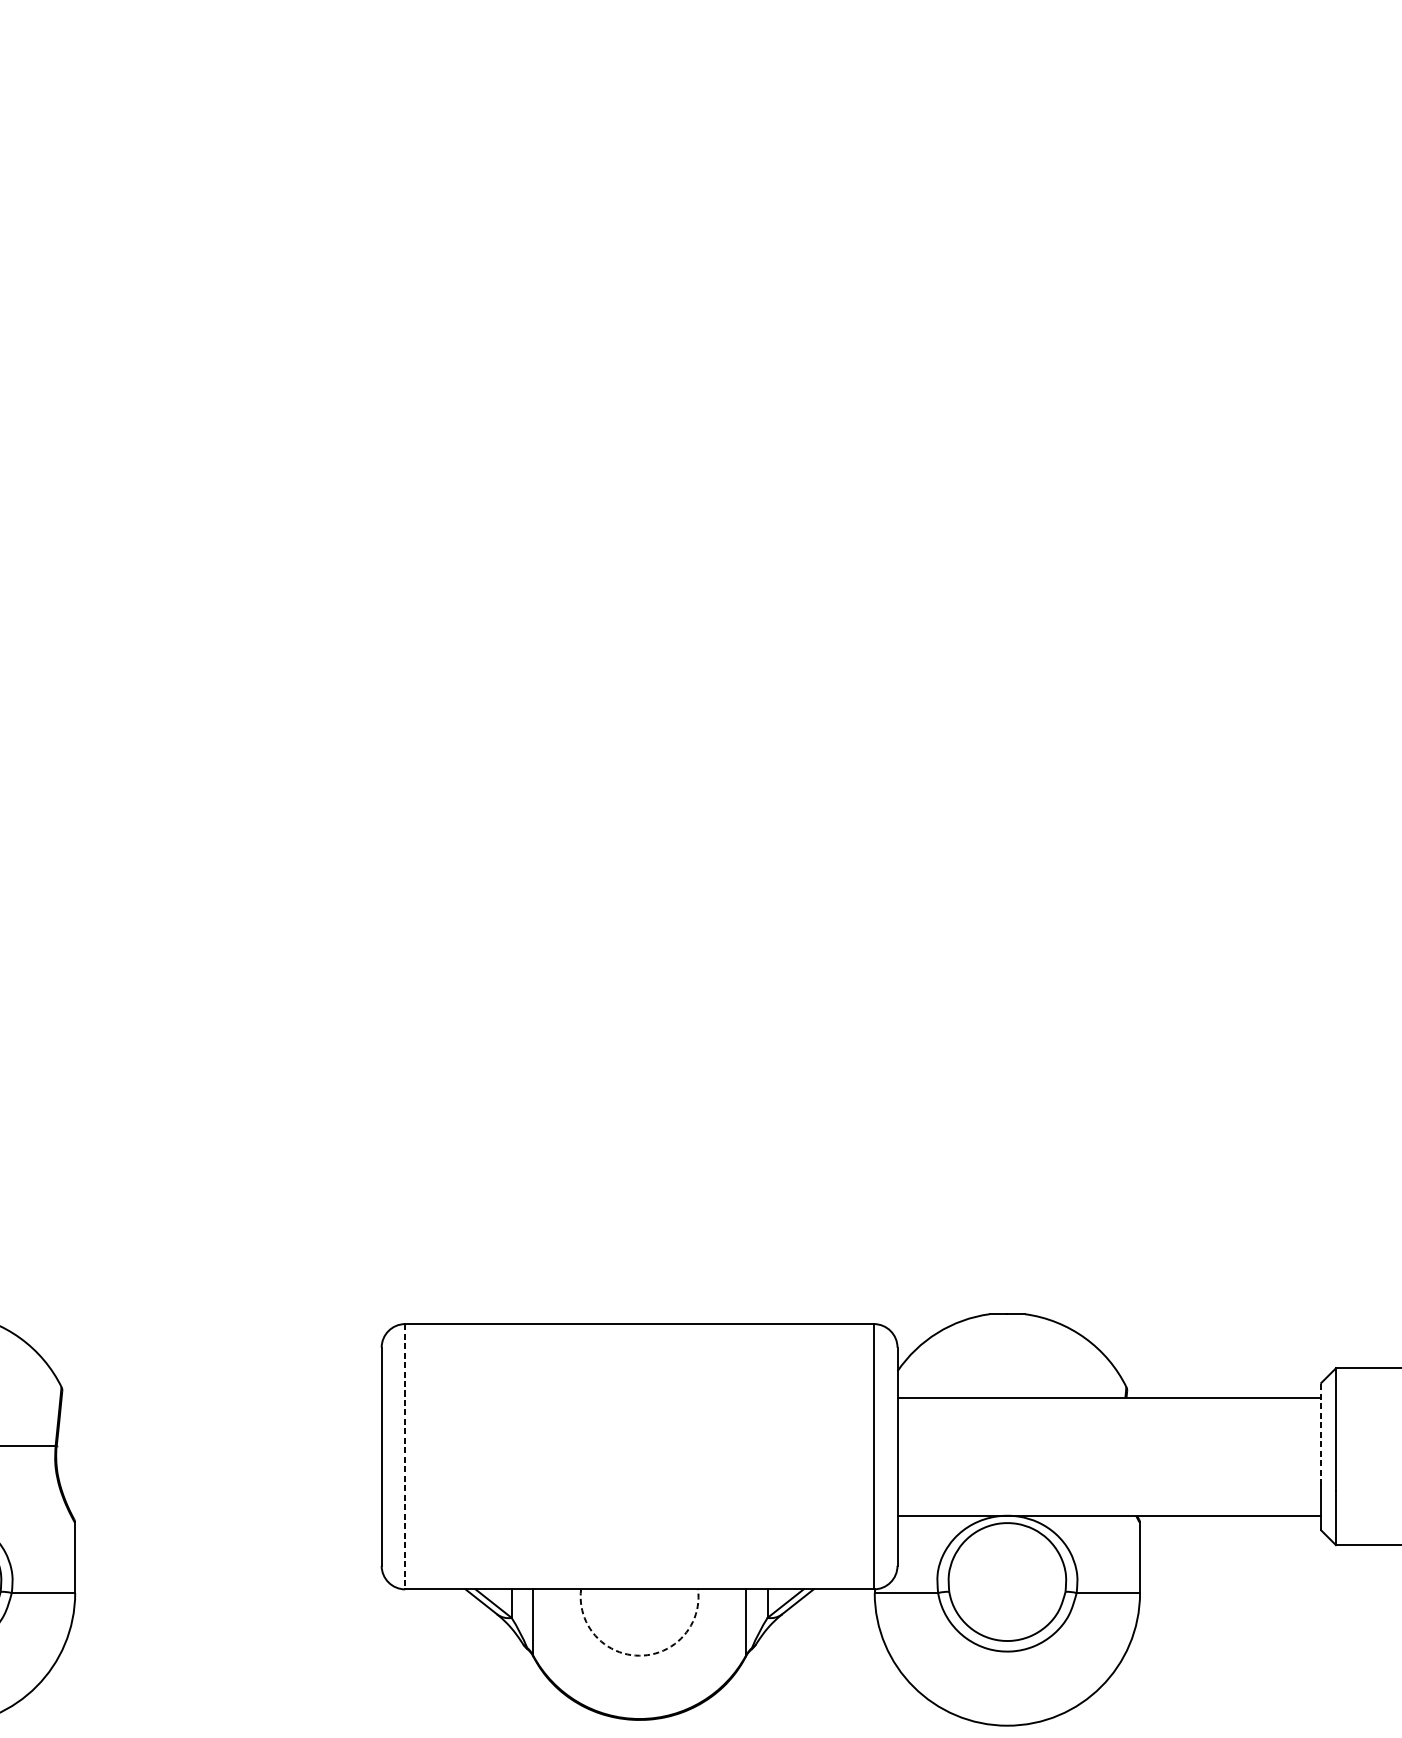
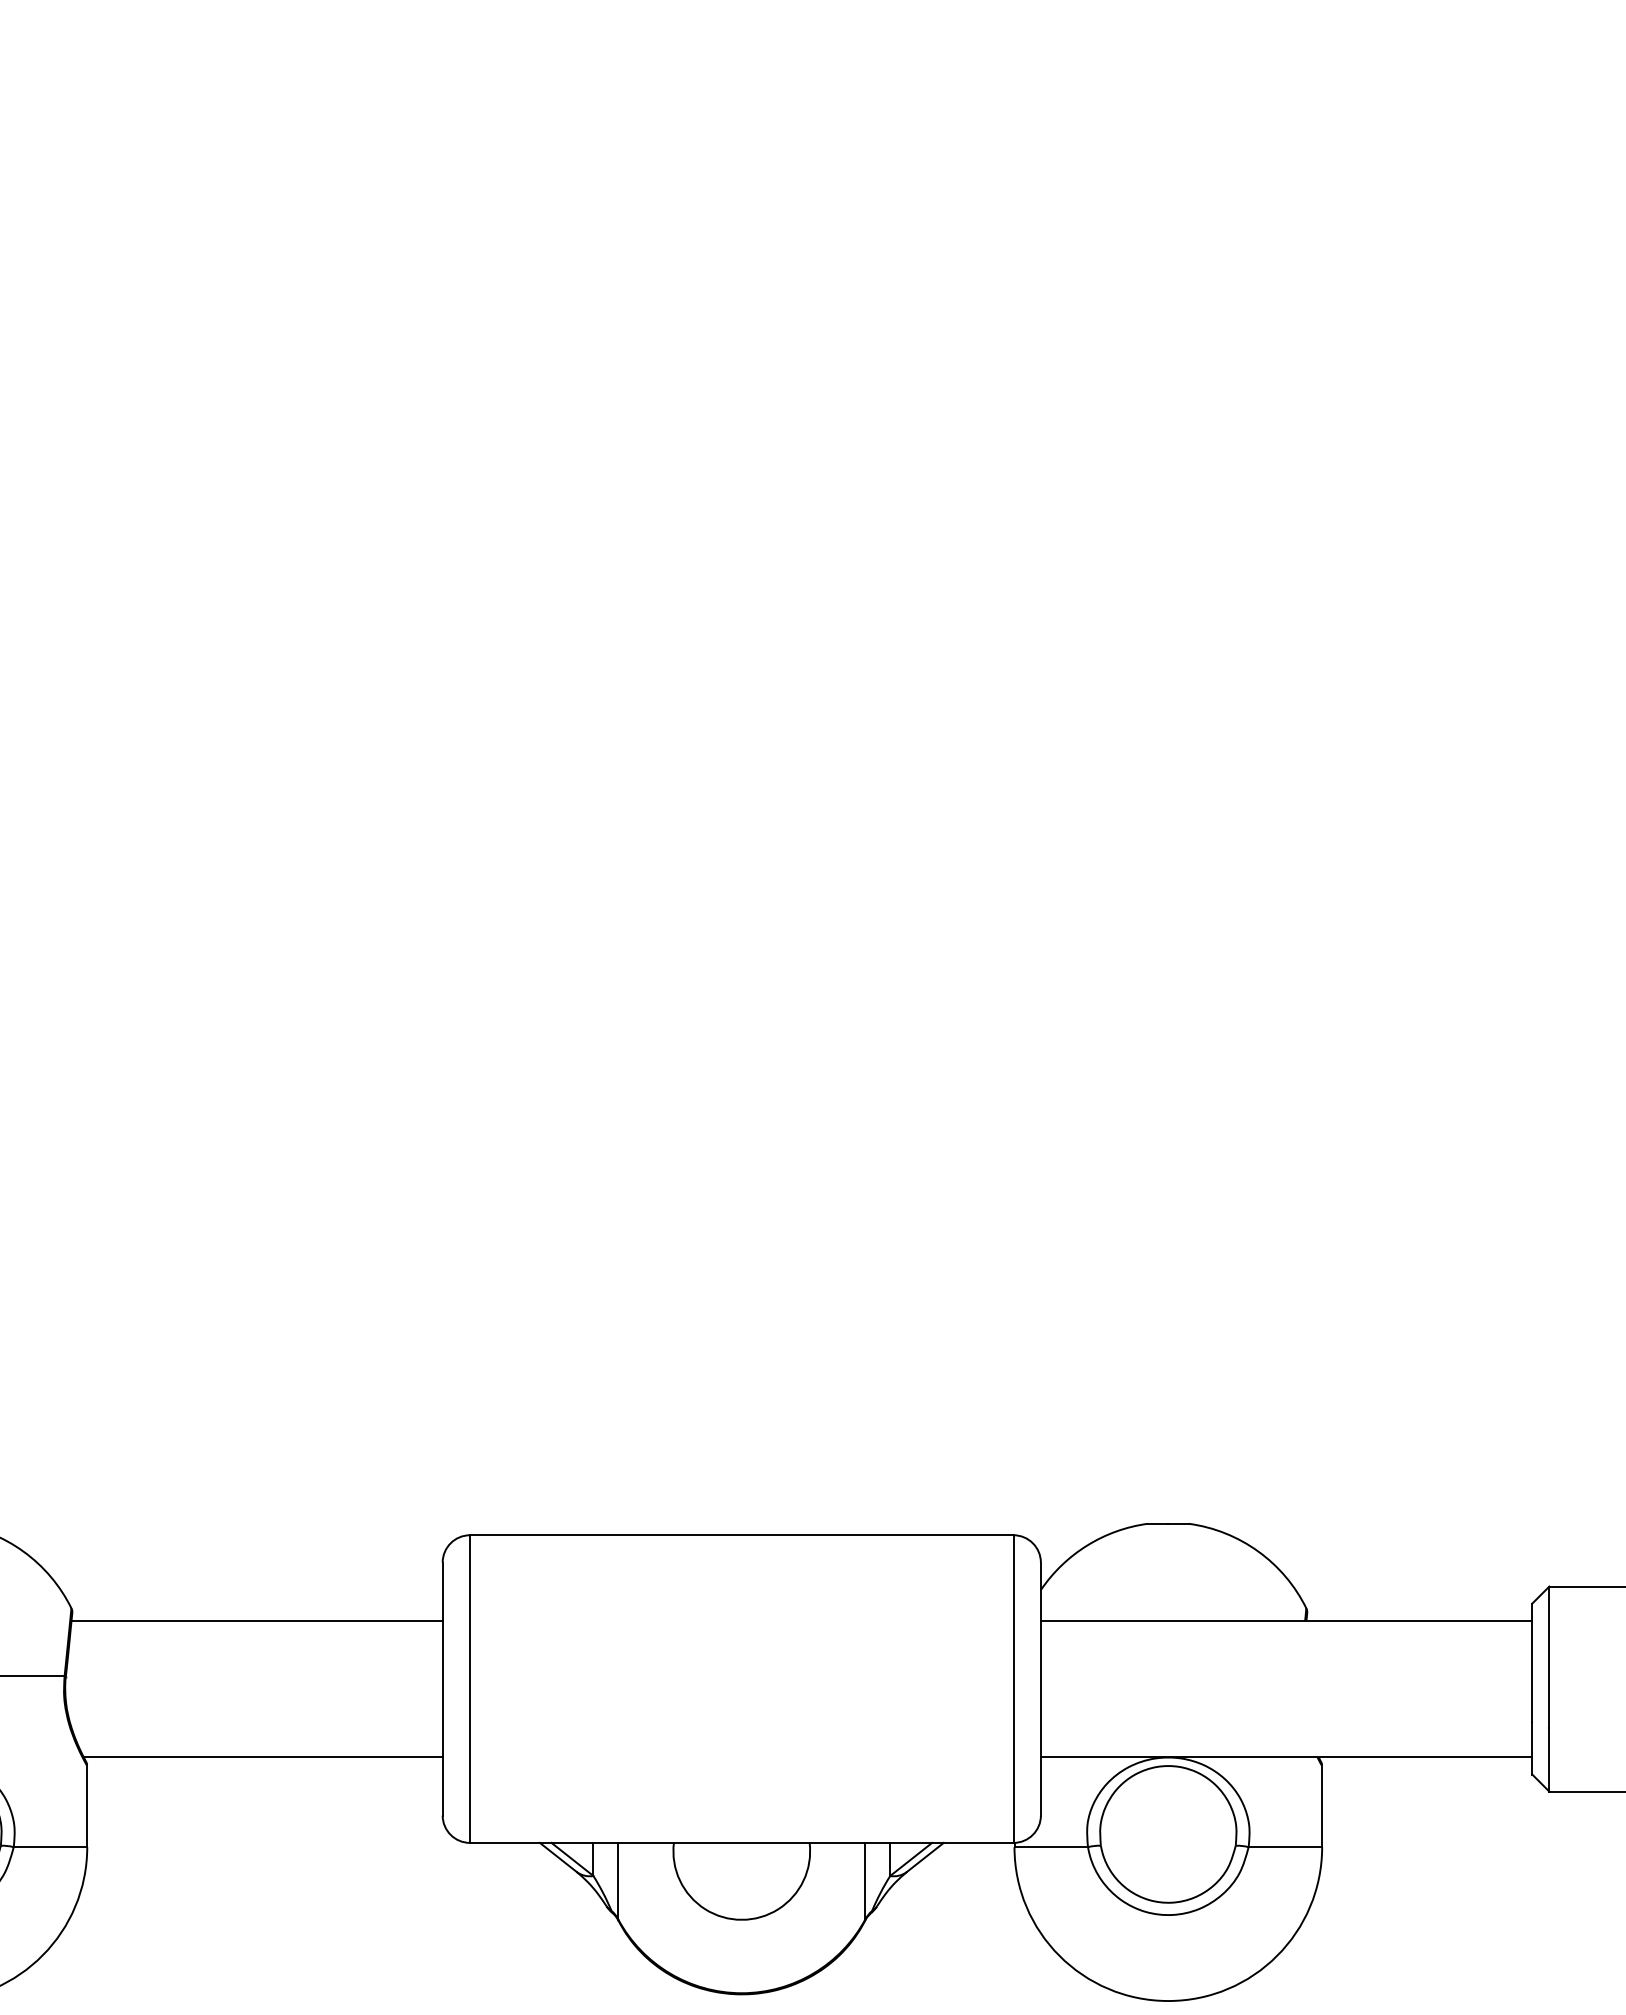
line: (221, 1397) -> (256, 1620), added
line: (1321, 1433) -> (1532, 1662), dashed -> solid
line: (405, 1457) -> (470, 1689), dashed -> solid
line: (226, 1515) -> (262, 1757), added
arc: (639, 1655) -> (741, 1919), dashed -> solid

